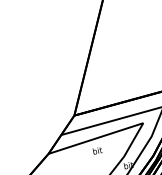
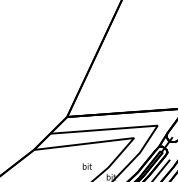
text: (96, 150) -> (86, 166), moved

